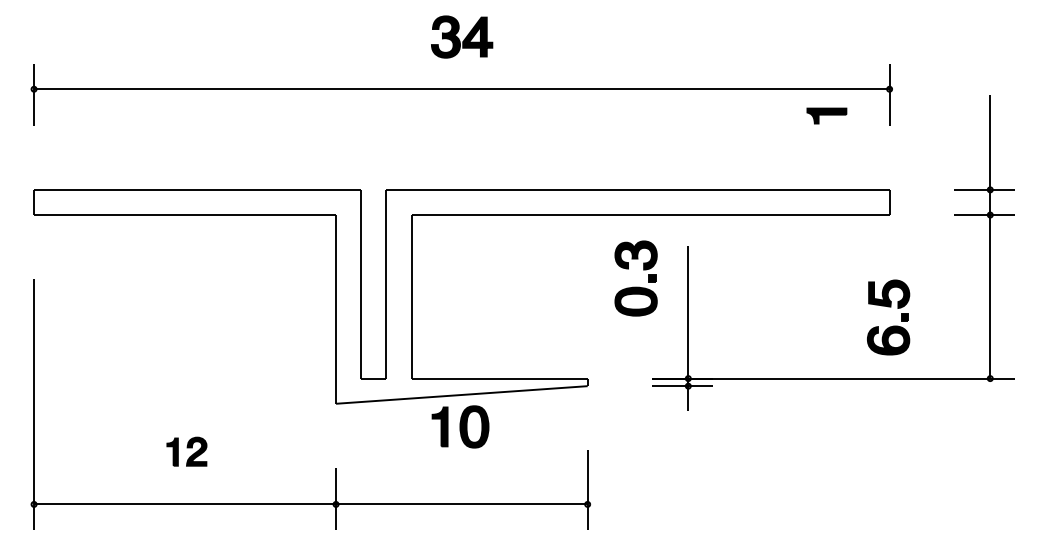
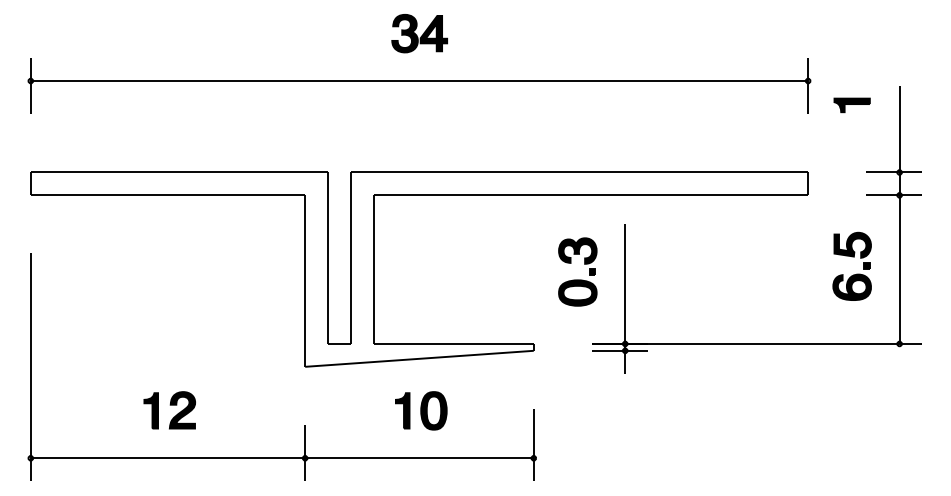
part: (826, 116) -> (851, 105), moved
part: (635, 286) -> (577, 279), moved
part: (887, 307) -> (851, 257), moved
part: (460, 426) -> (421, 410), moved
part: (186, 451) -> (169, 410), size x1.43

